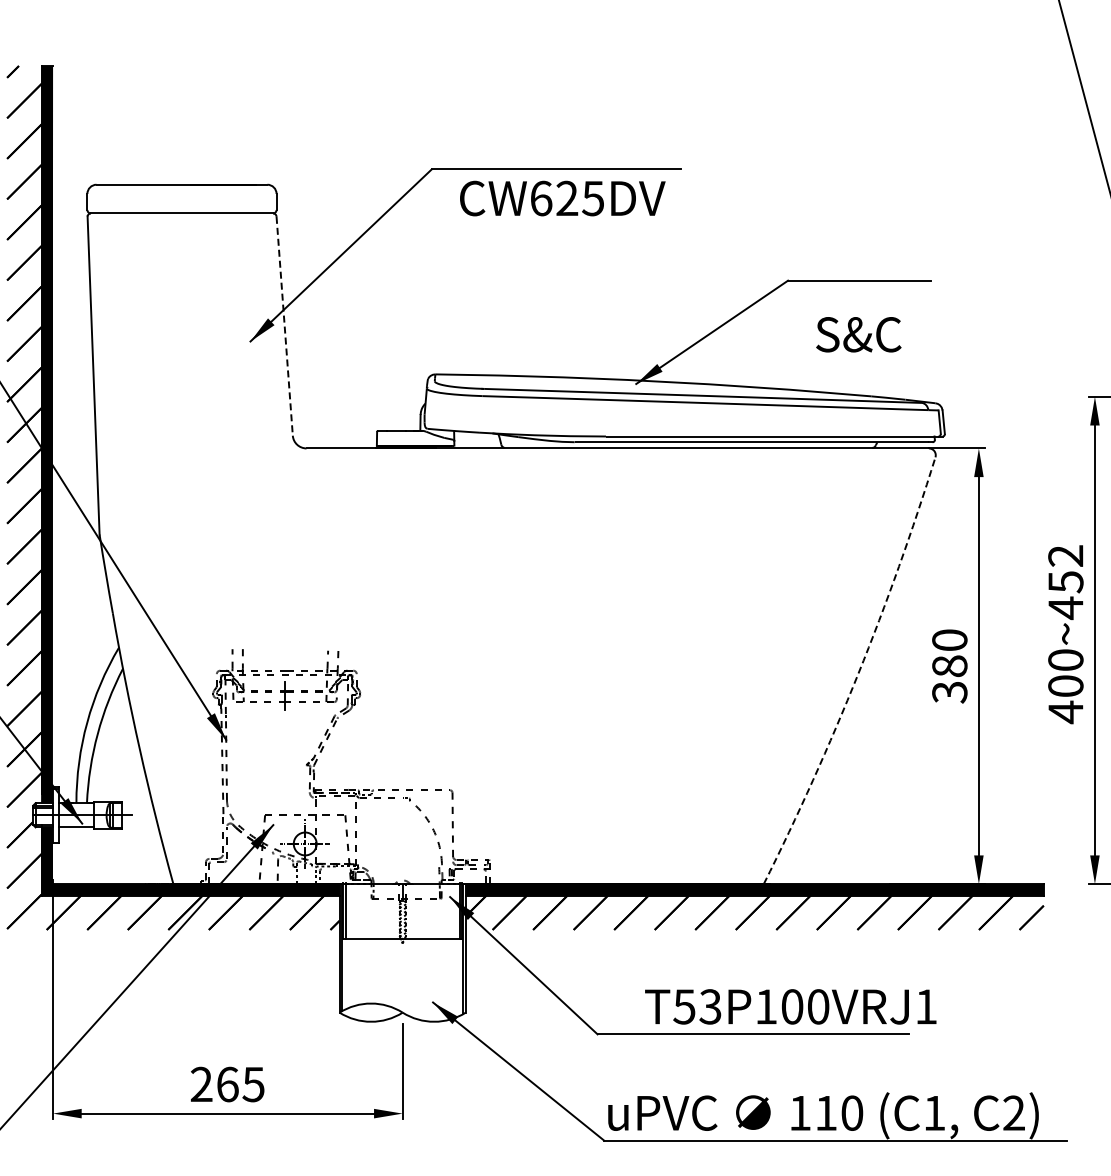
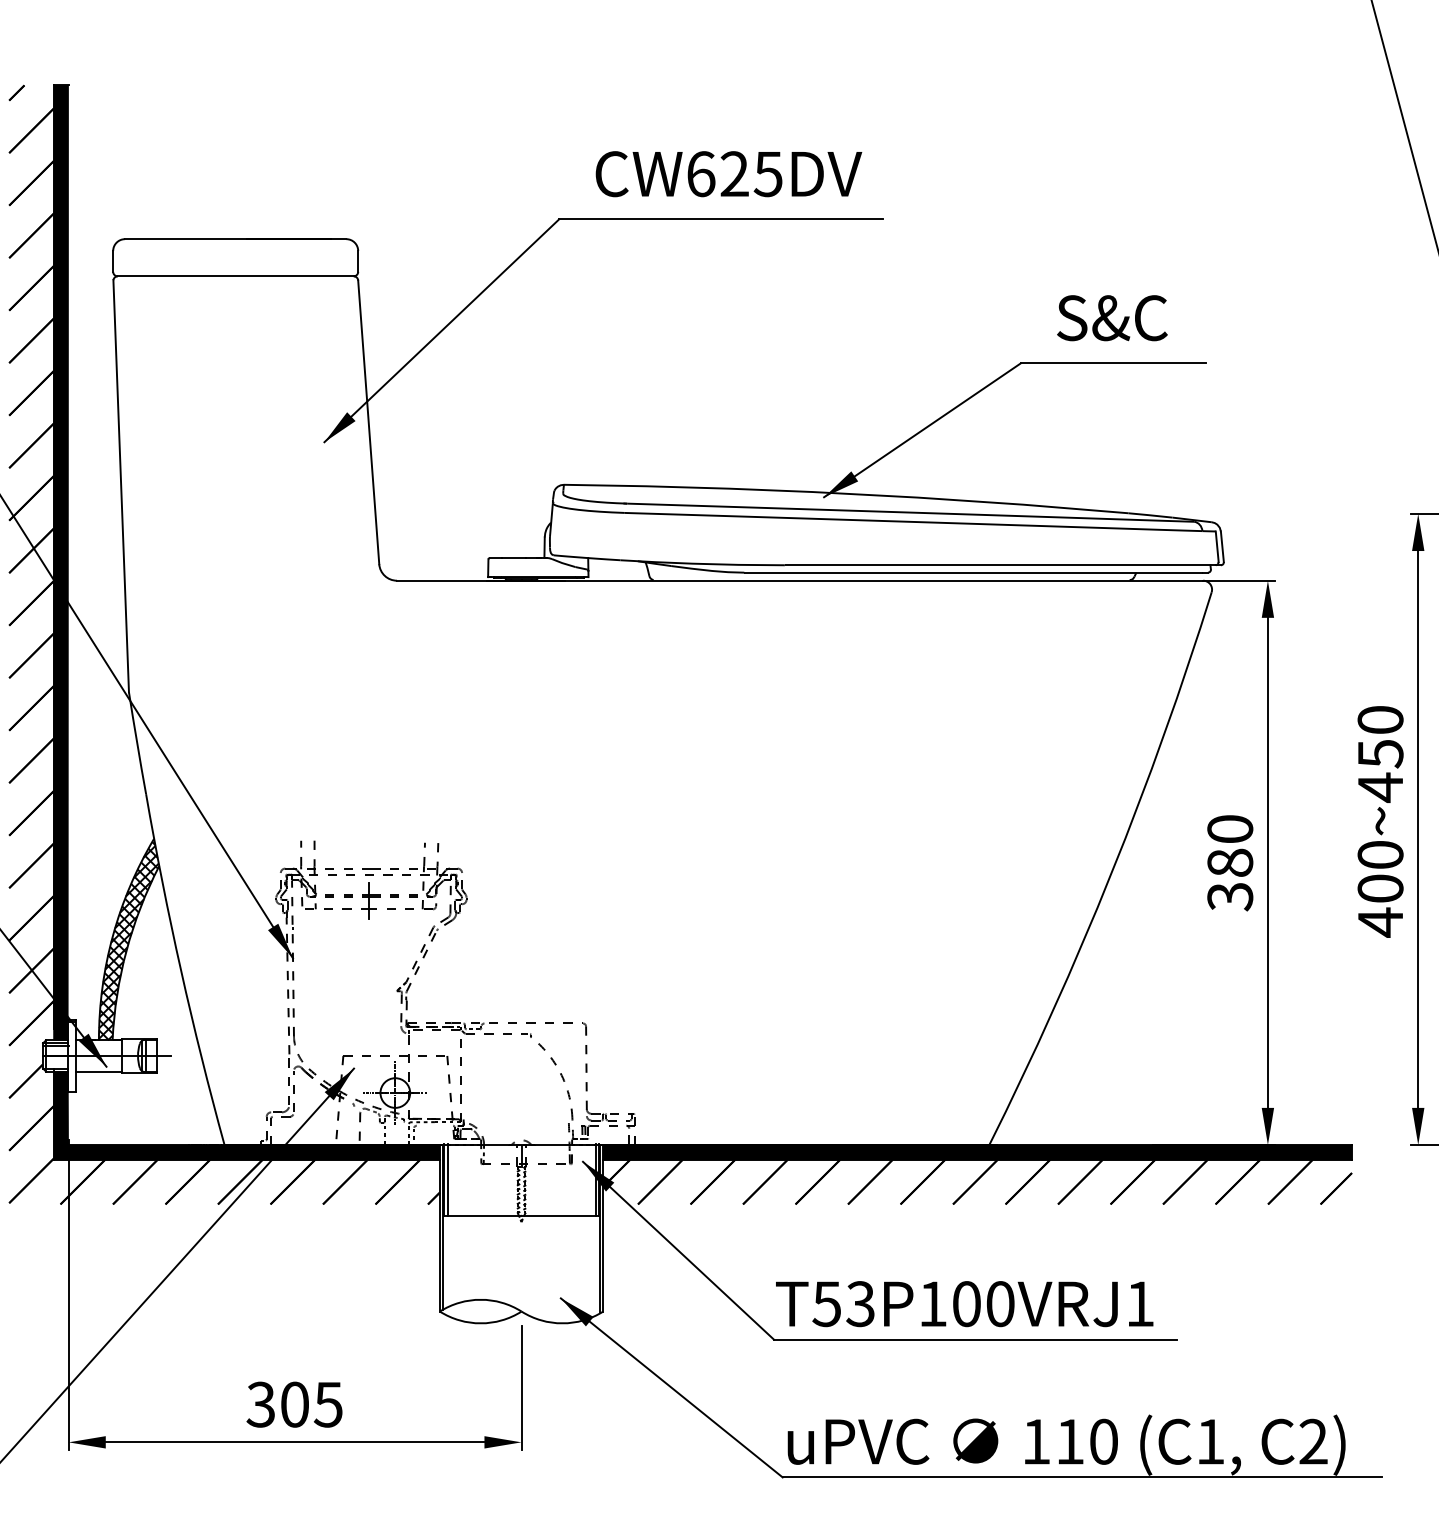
text: (562, 198) -> (728, 174), moved
line: (284, 326) -> (368, 422), dashed -> solid
text: (858, 334) -> (1111, 317), moved
text: (1065, 555) -> (1380, 719), 400~452 -> 400~450
arc: (858, 674) -> (1111, 873), dashed -> solid
hatch: (99, 726) -> (128, 940), added
text: (790, 1006) -> (964, 1303), moved
text: (214, 1084) -> (277, 1404), 265 -> 305

